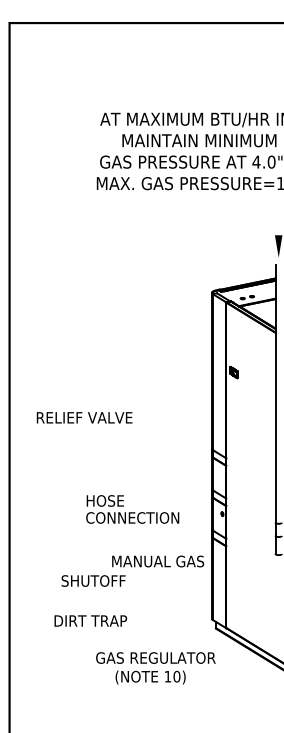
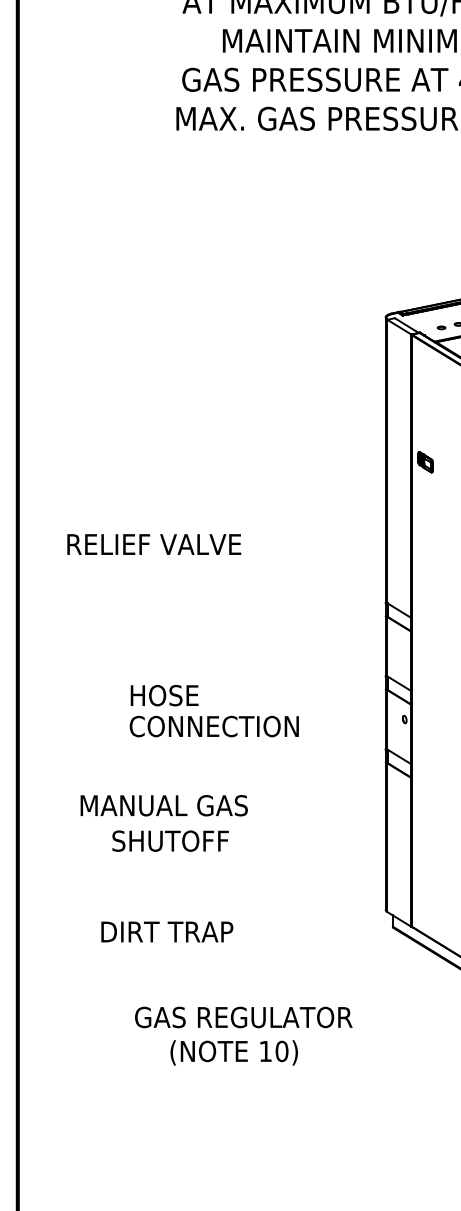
text: (132, 509) -> (213, 711), moved
text: (158, 561) -> (164, 805), moved
text: (90, 620) -> (166, 931), moved
text: (155, 668) -> (243, 1036), moved

